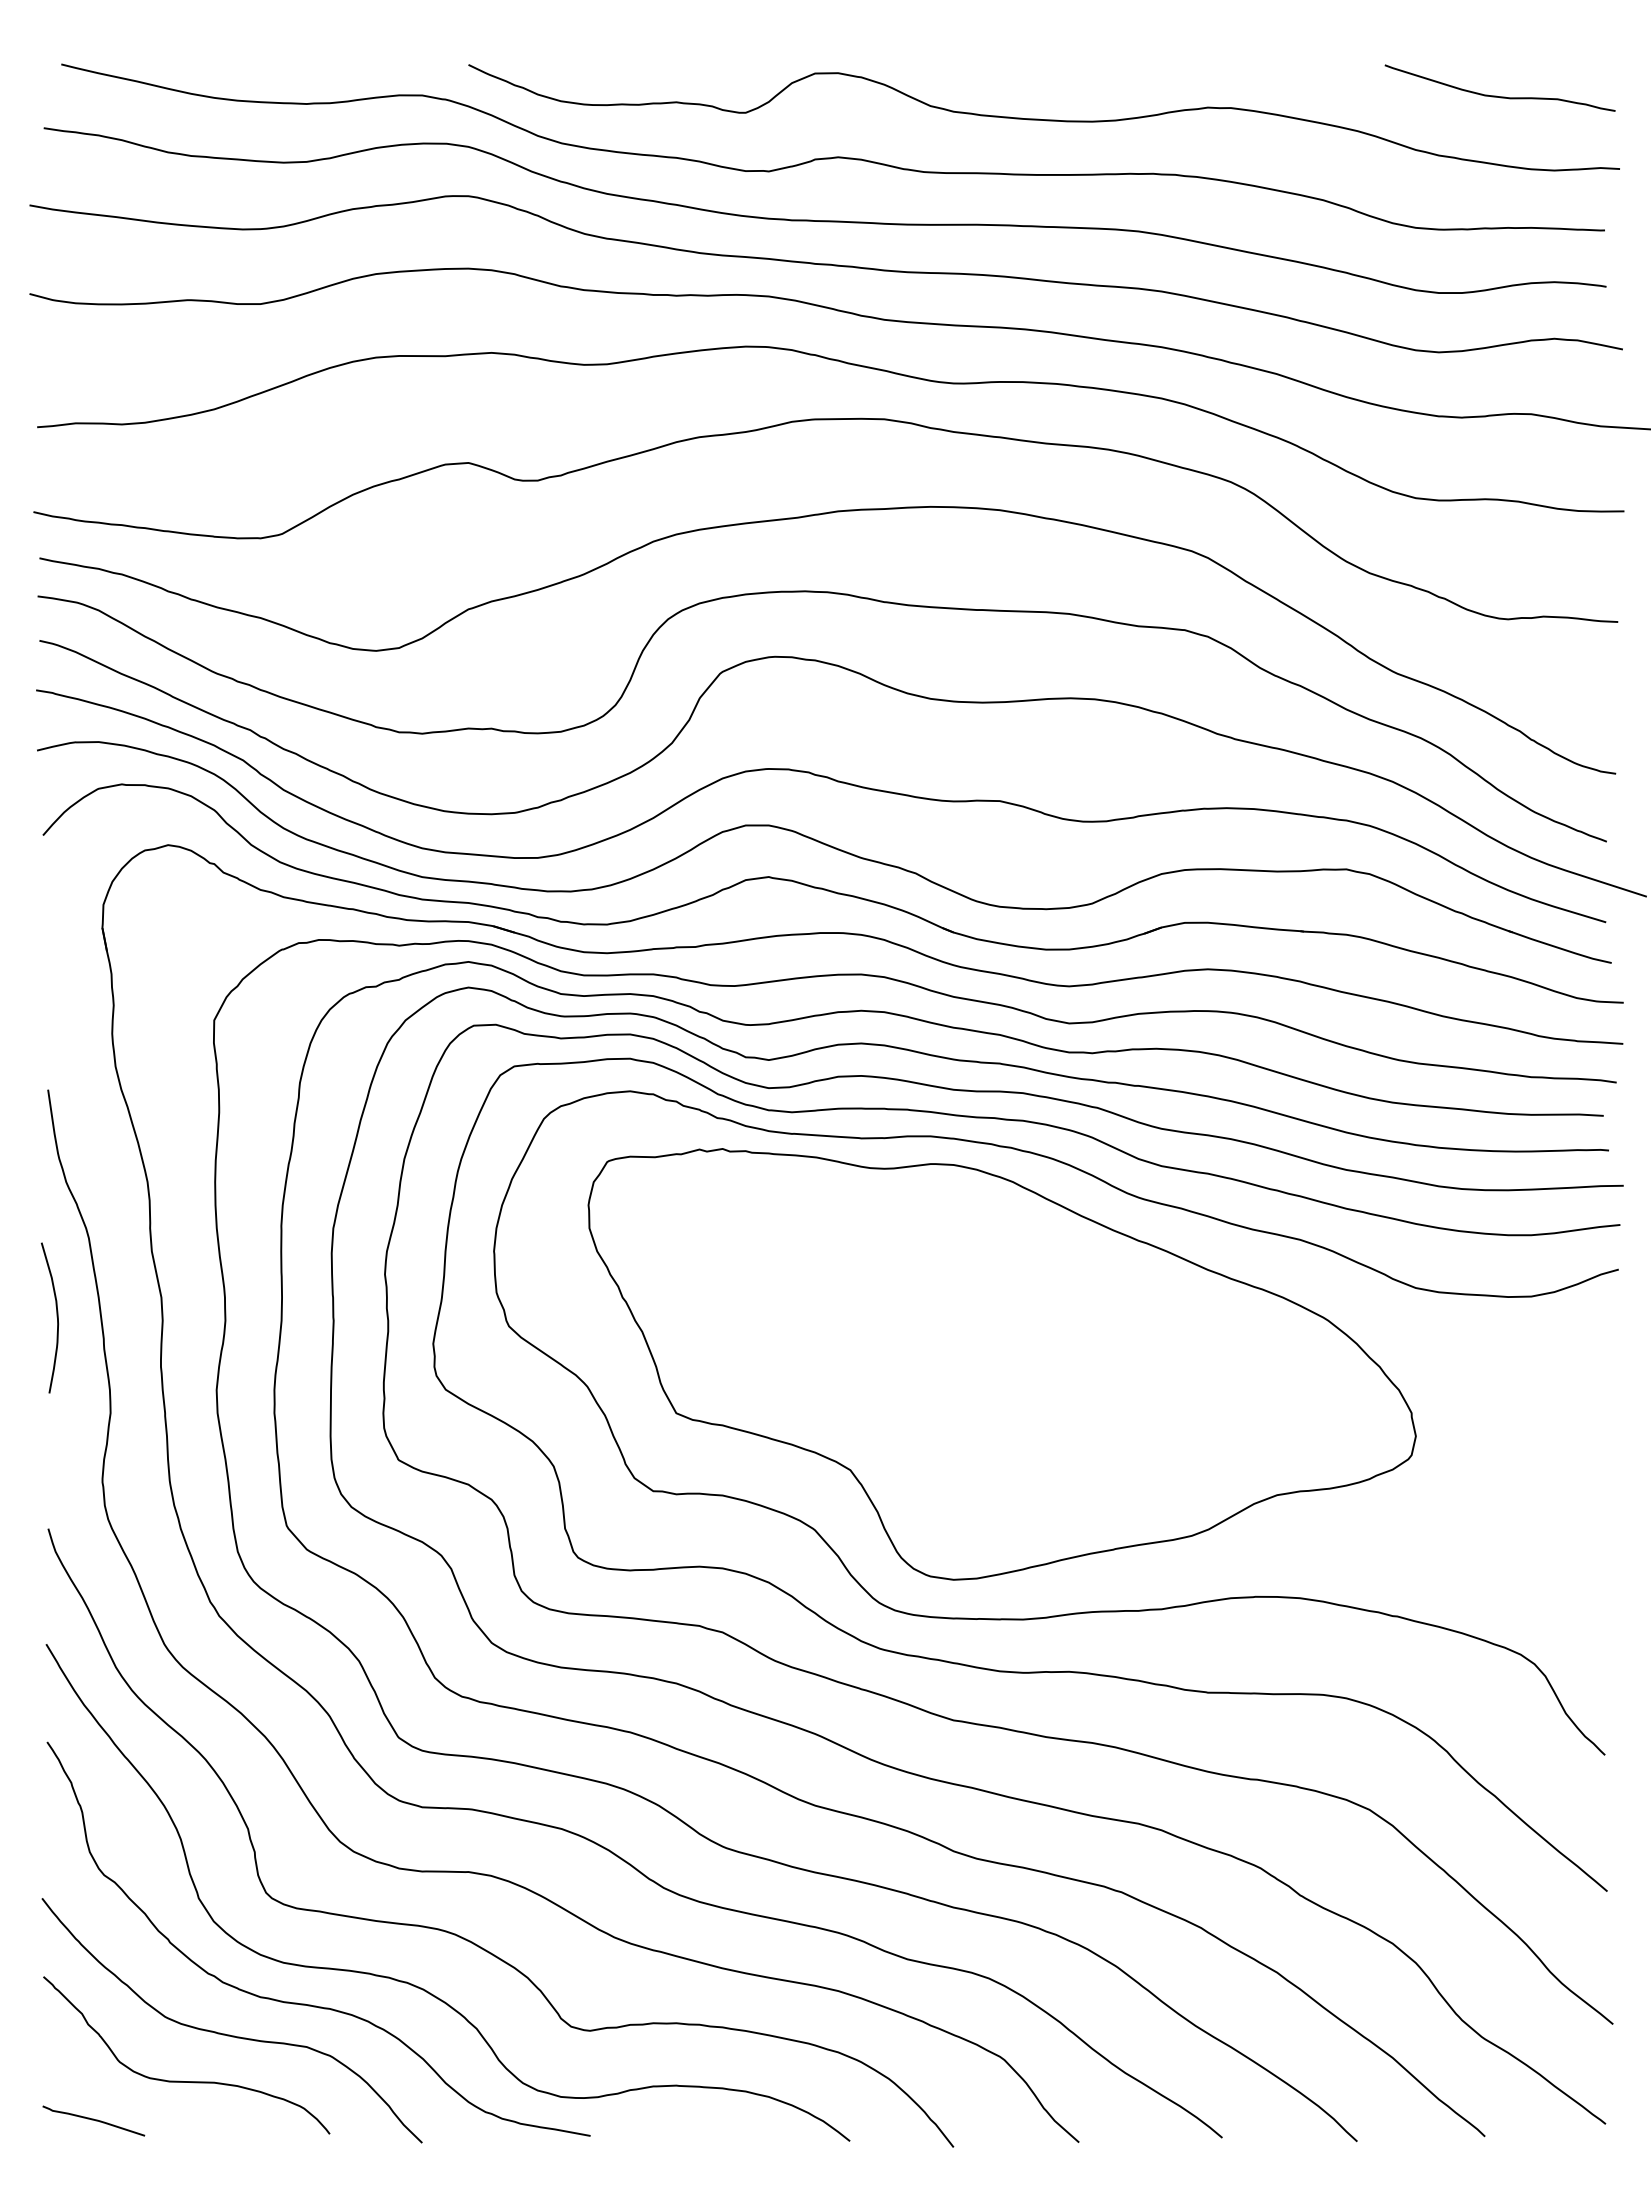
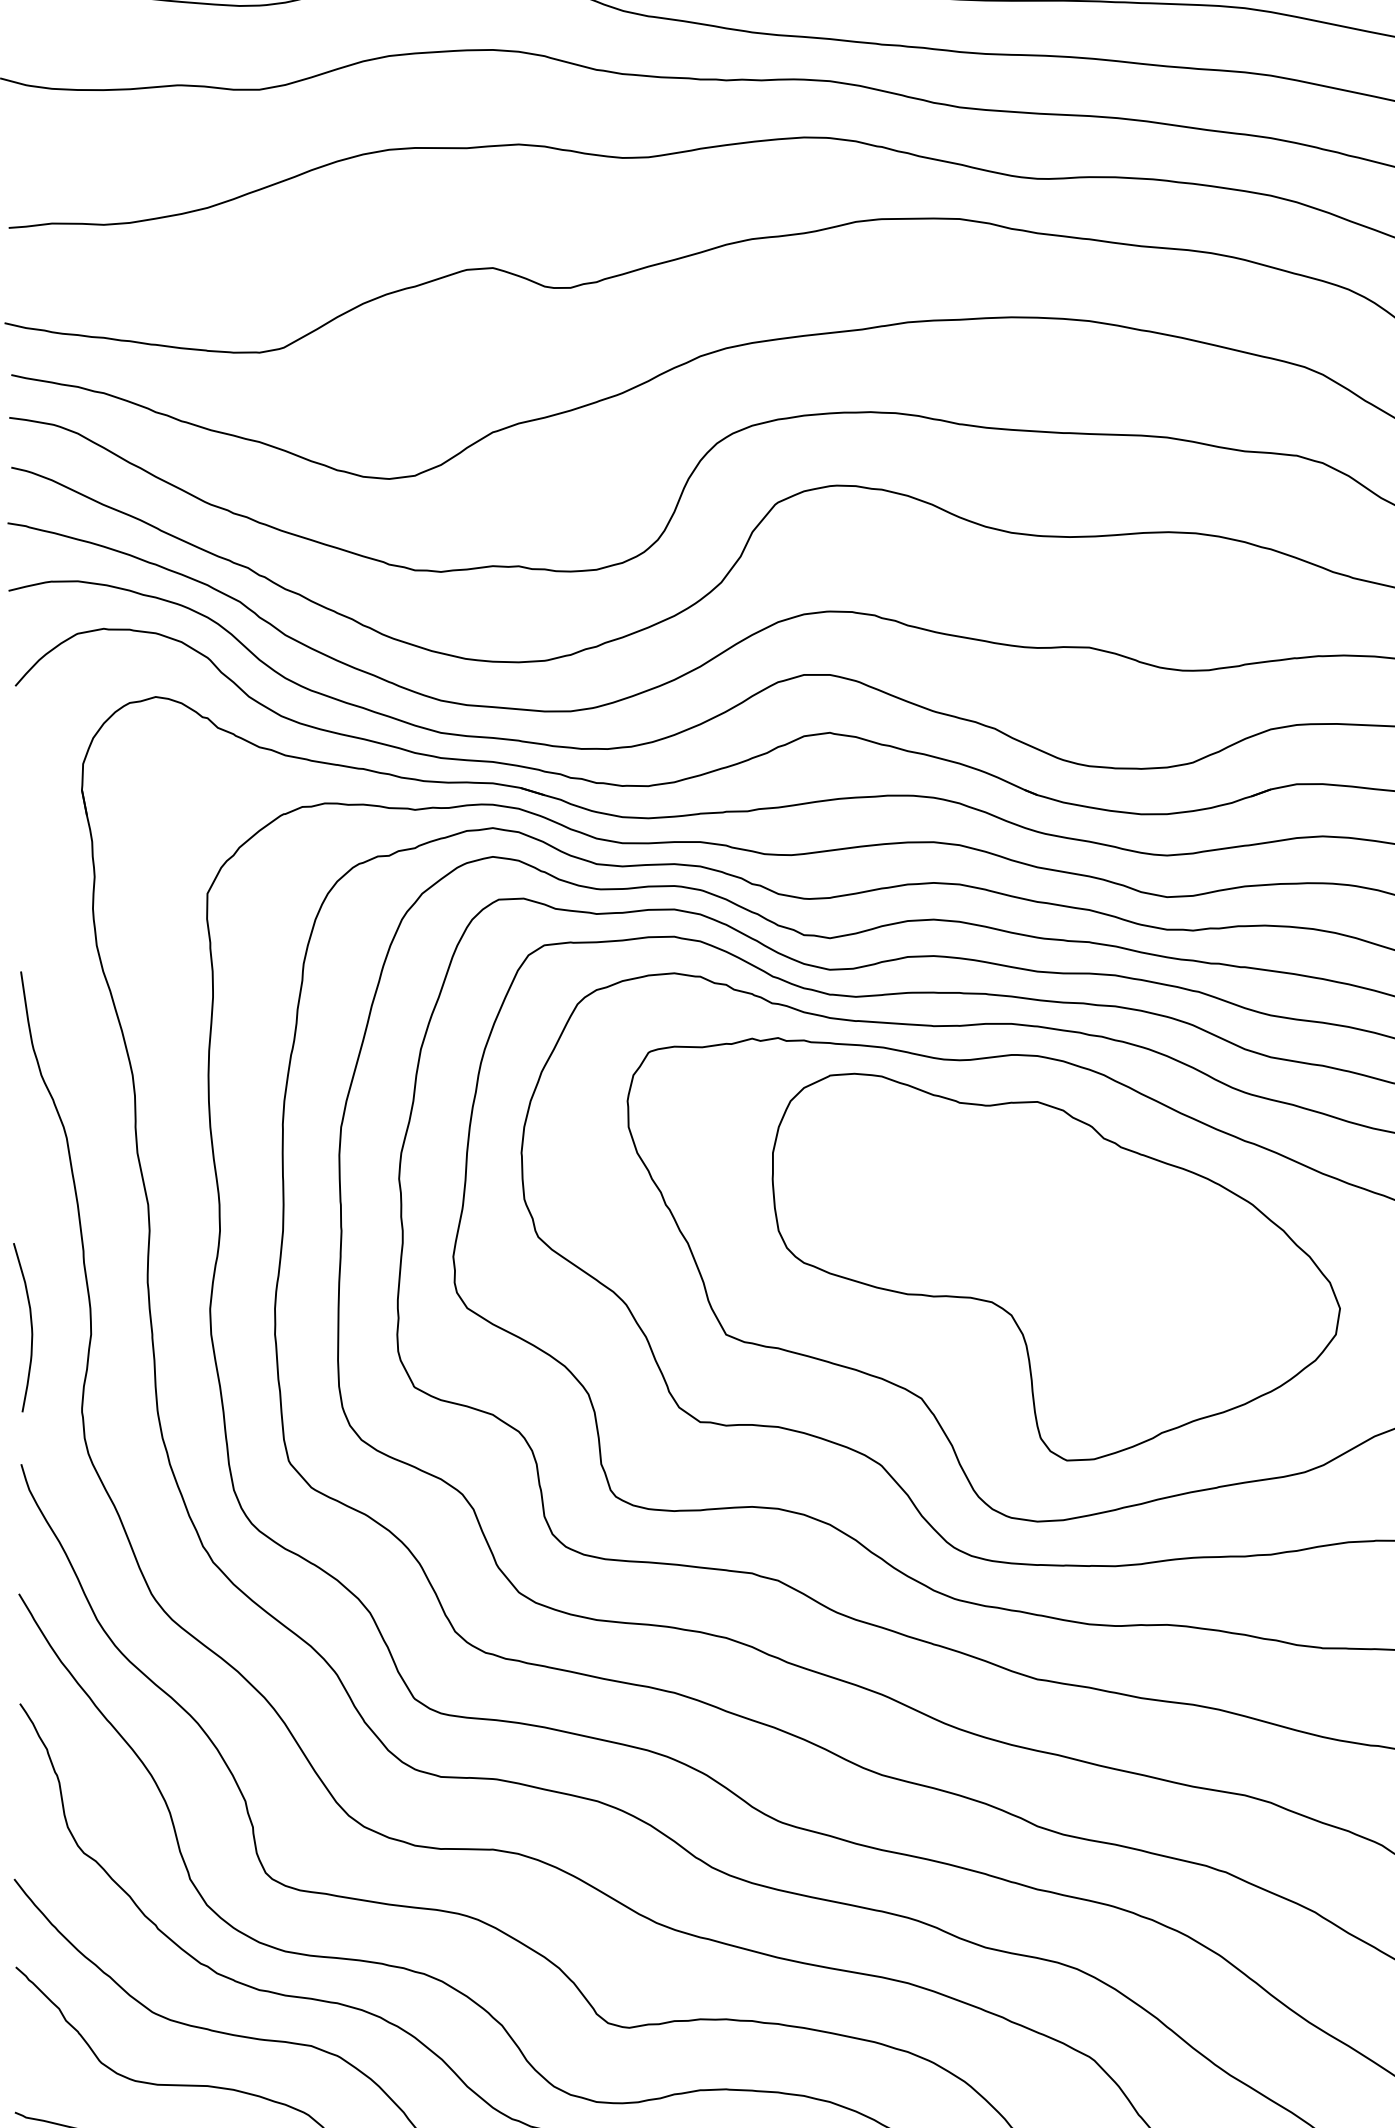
curve: (56, 1317) -> (30, 1327), moved
part: (970, 1353) -> (1056, 1267), added

